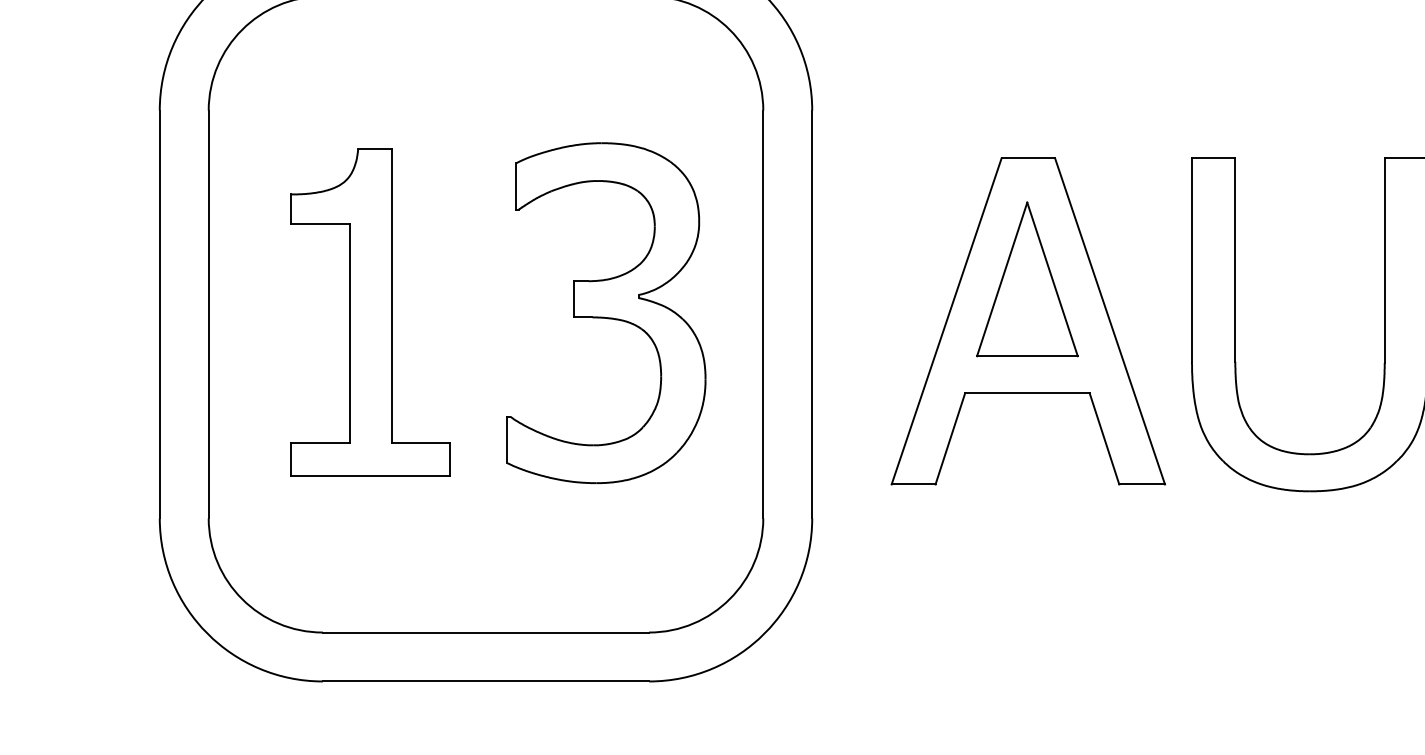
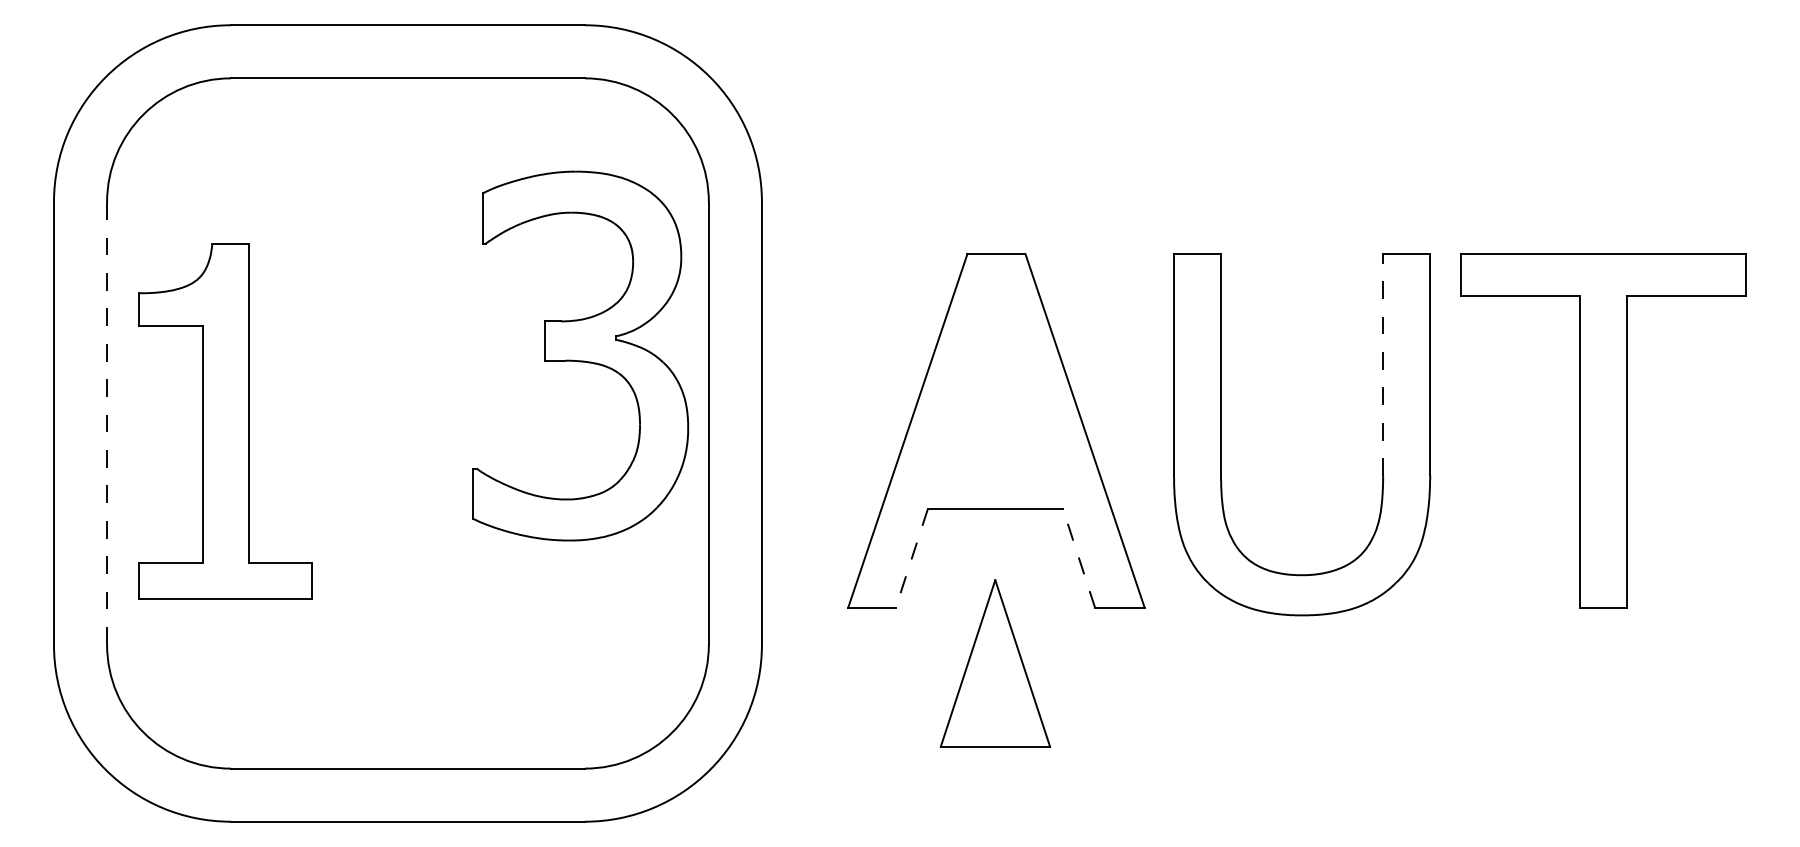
line: (1385, 260) -> (1383, 364), solid -> dashed
part: (1027, 279) -> (995, 663), moved
part: (370, 312) -> (225, 421), moved
part: (606, 312) -> (580, 355), moved
line: (209, 313) -> (107, 422), solid -> dashed
line: (1103, 437) -> (1078, 557), solid -> dashed
line: (950, 438) -> (911, 558), solid -> dashed

